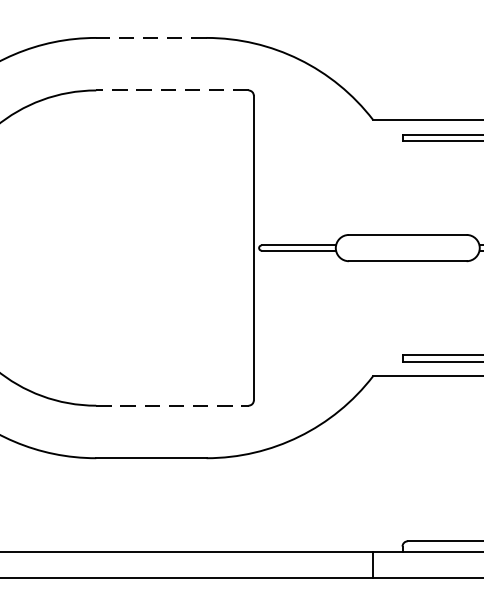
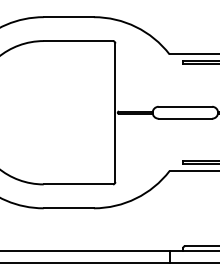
line: (150, 38) -> (68, 17), dashed -> solid
line: (172, 91) -> (78, 41), dashed -> solid
line: (172, 405) -> (78, 184), dashed -> solid

